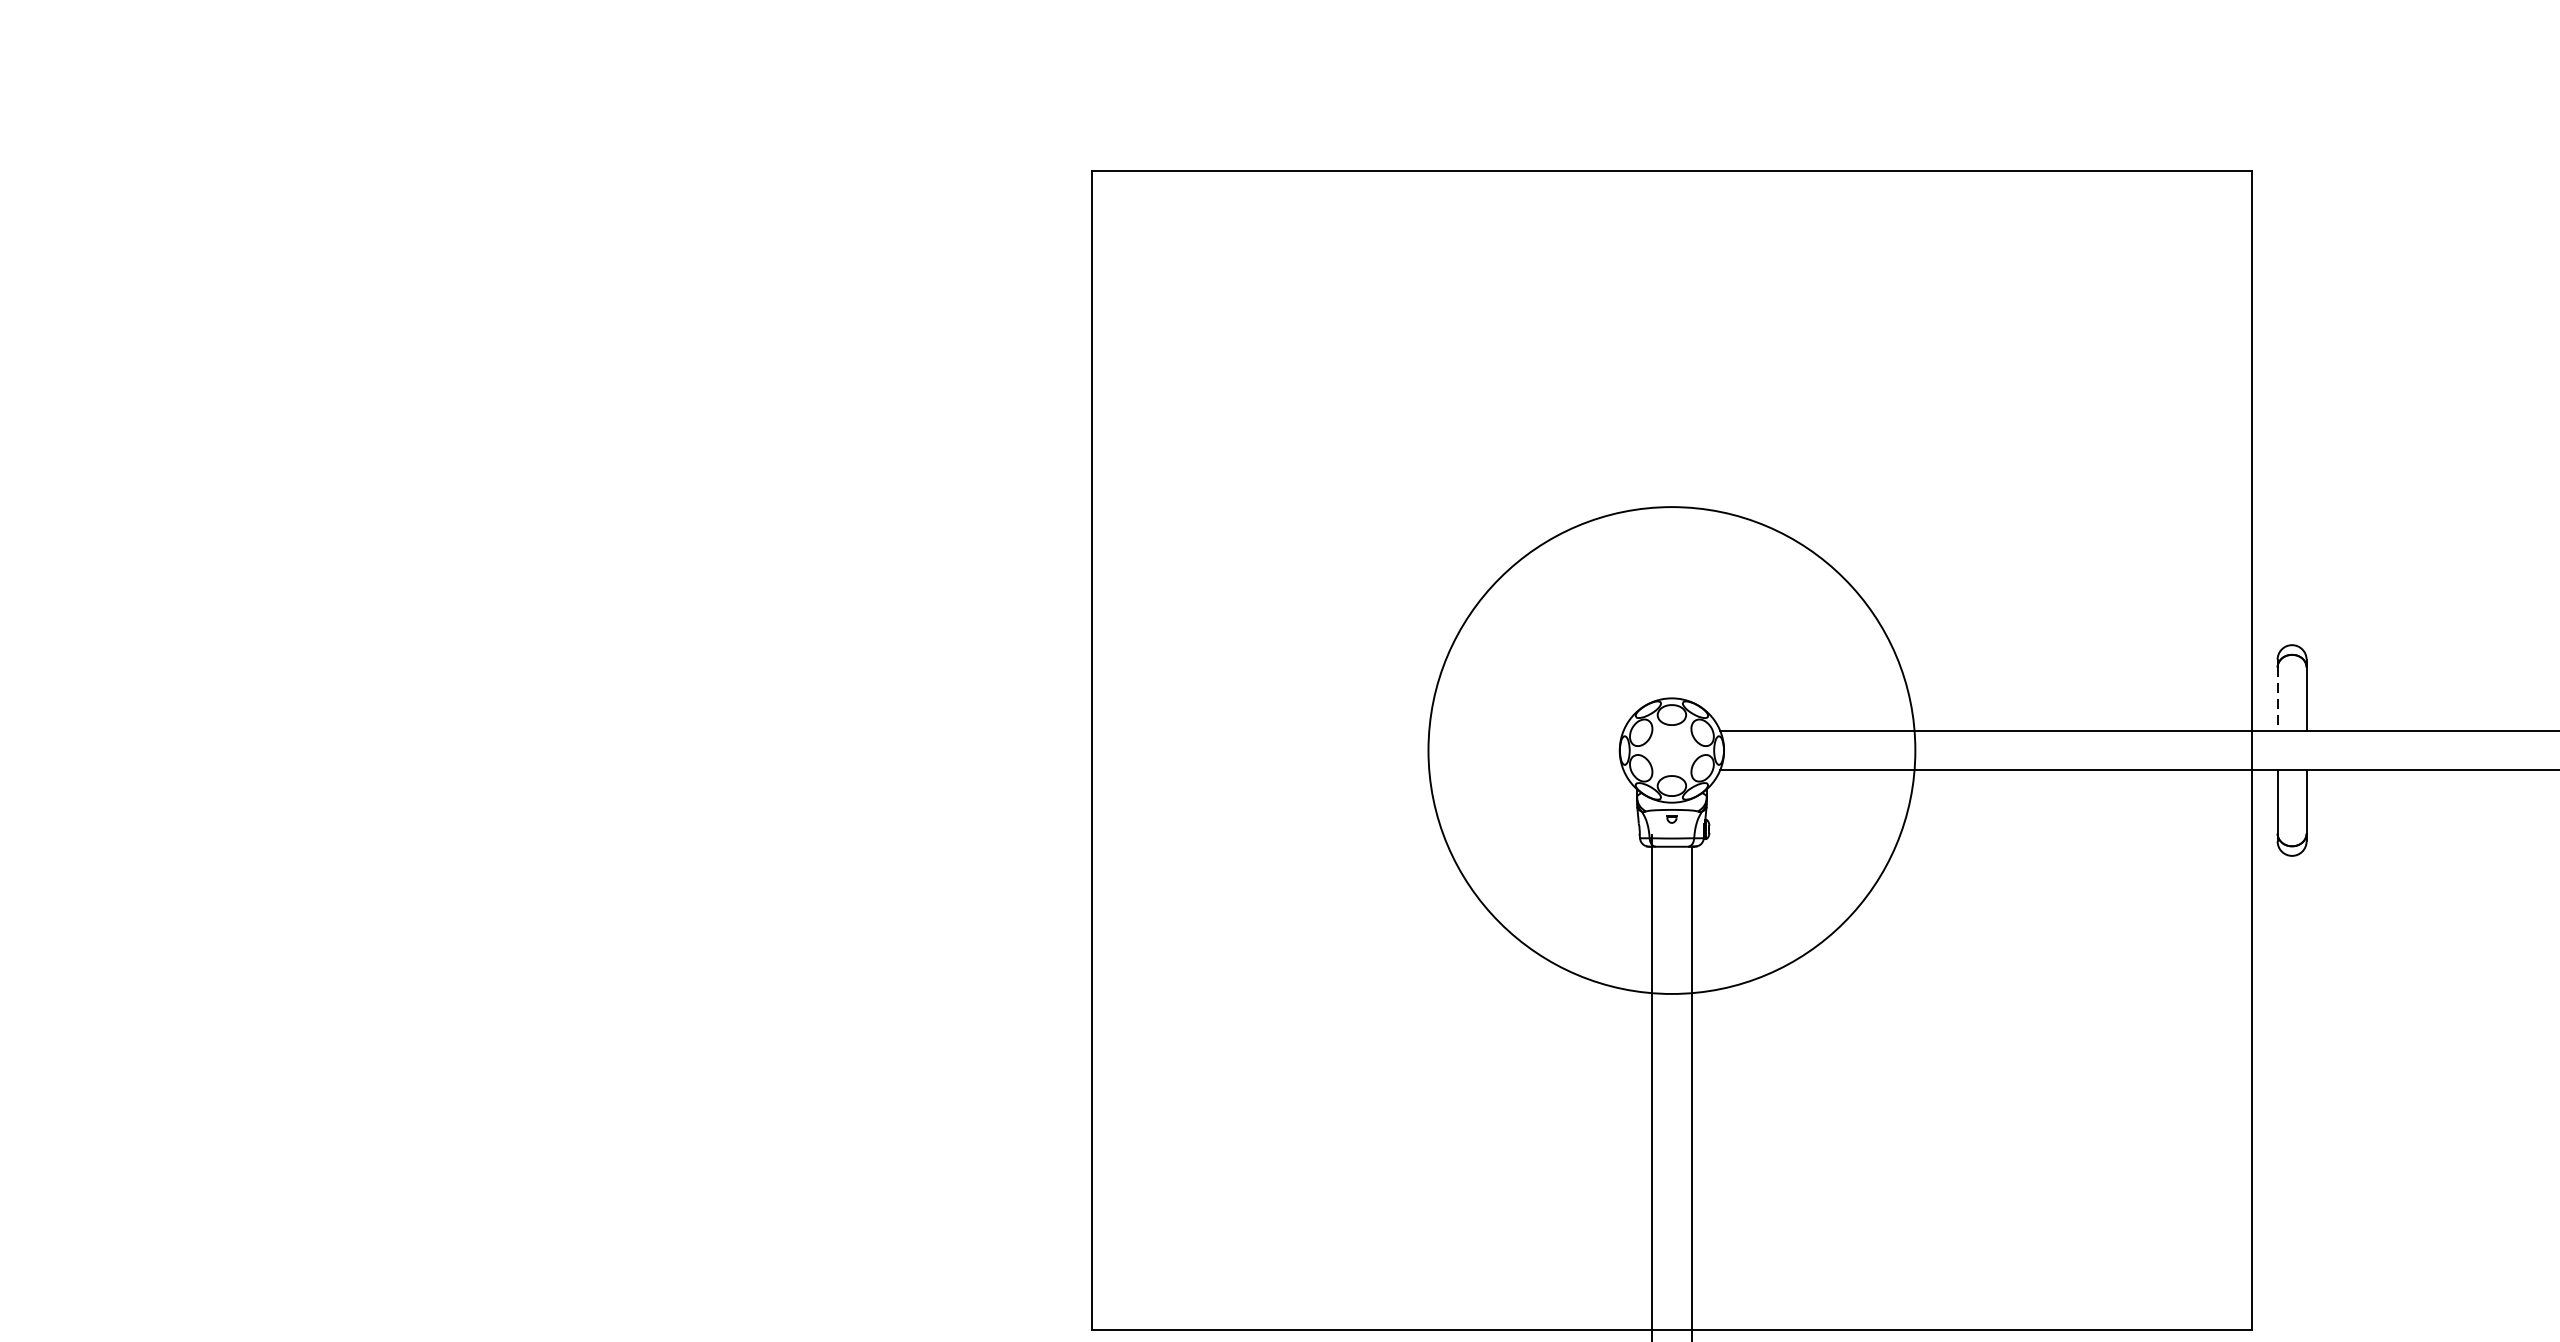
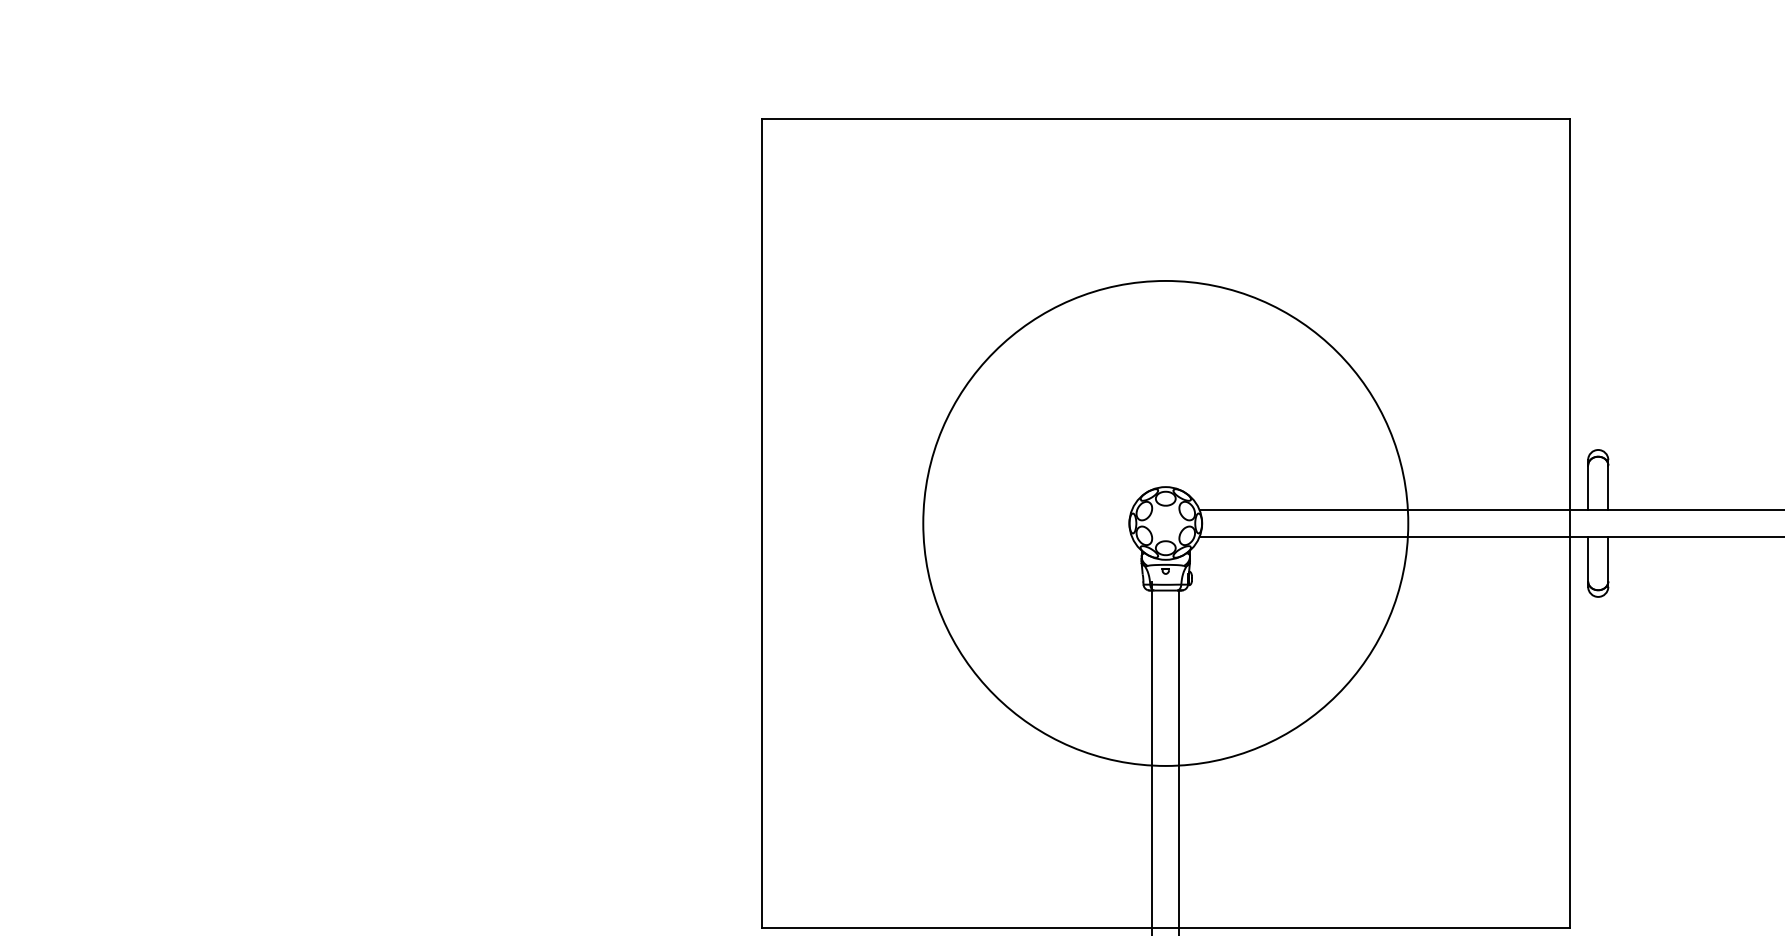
line: (2278, 700) -> (1588, 488), dashed -> solid
circle: (1671, 749) -> (1165, 522), size x1.43

